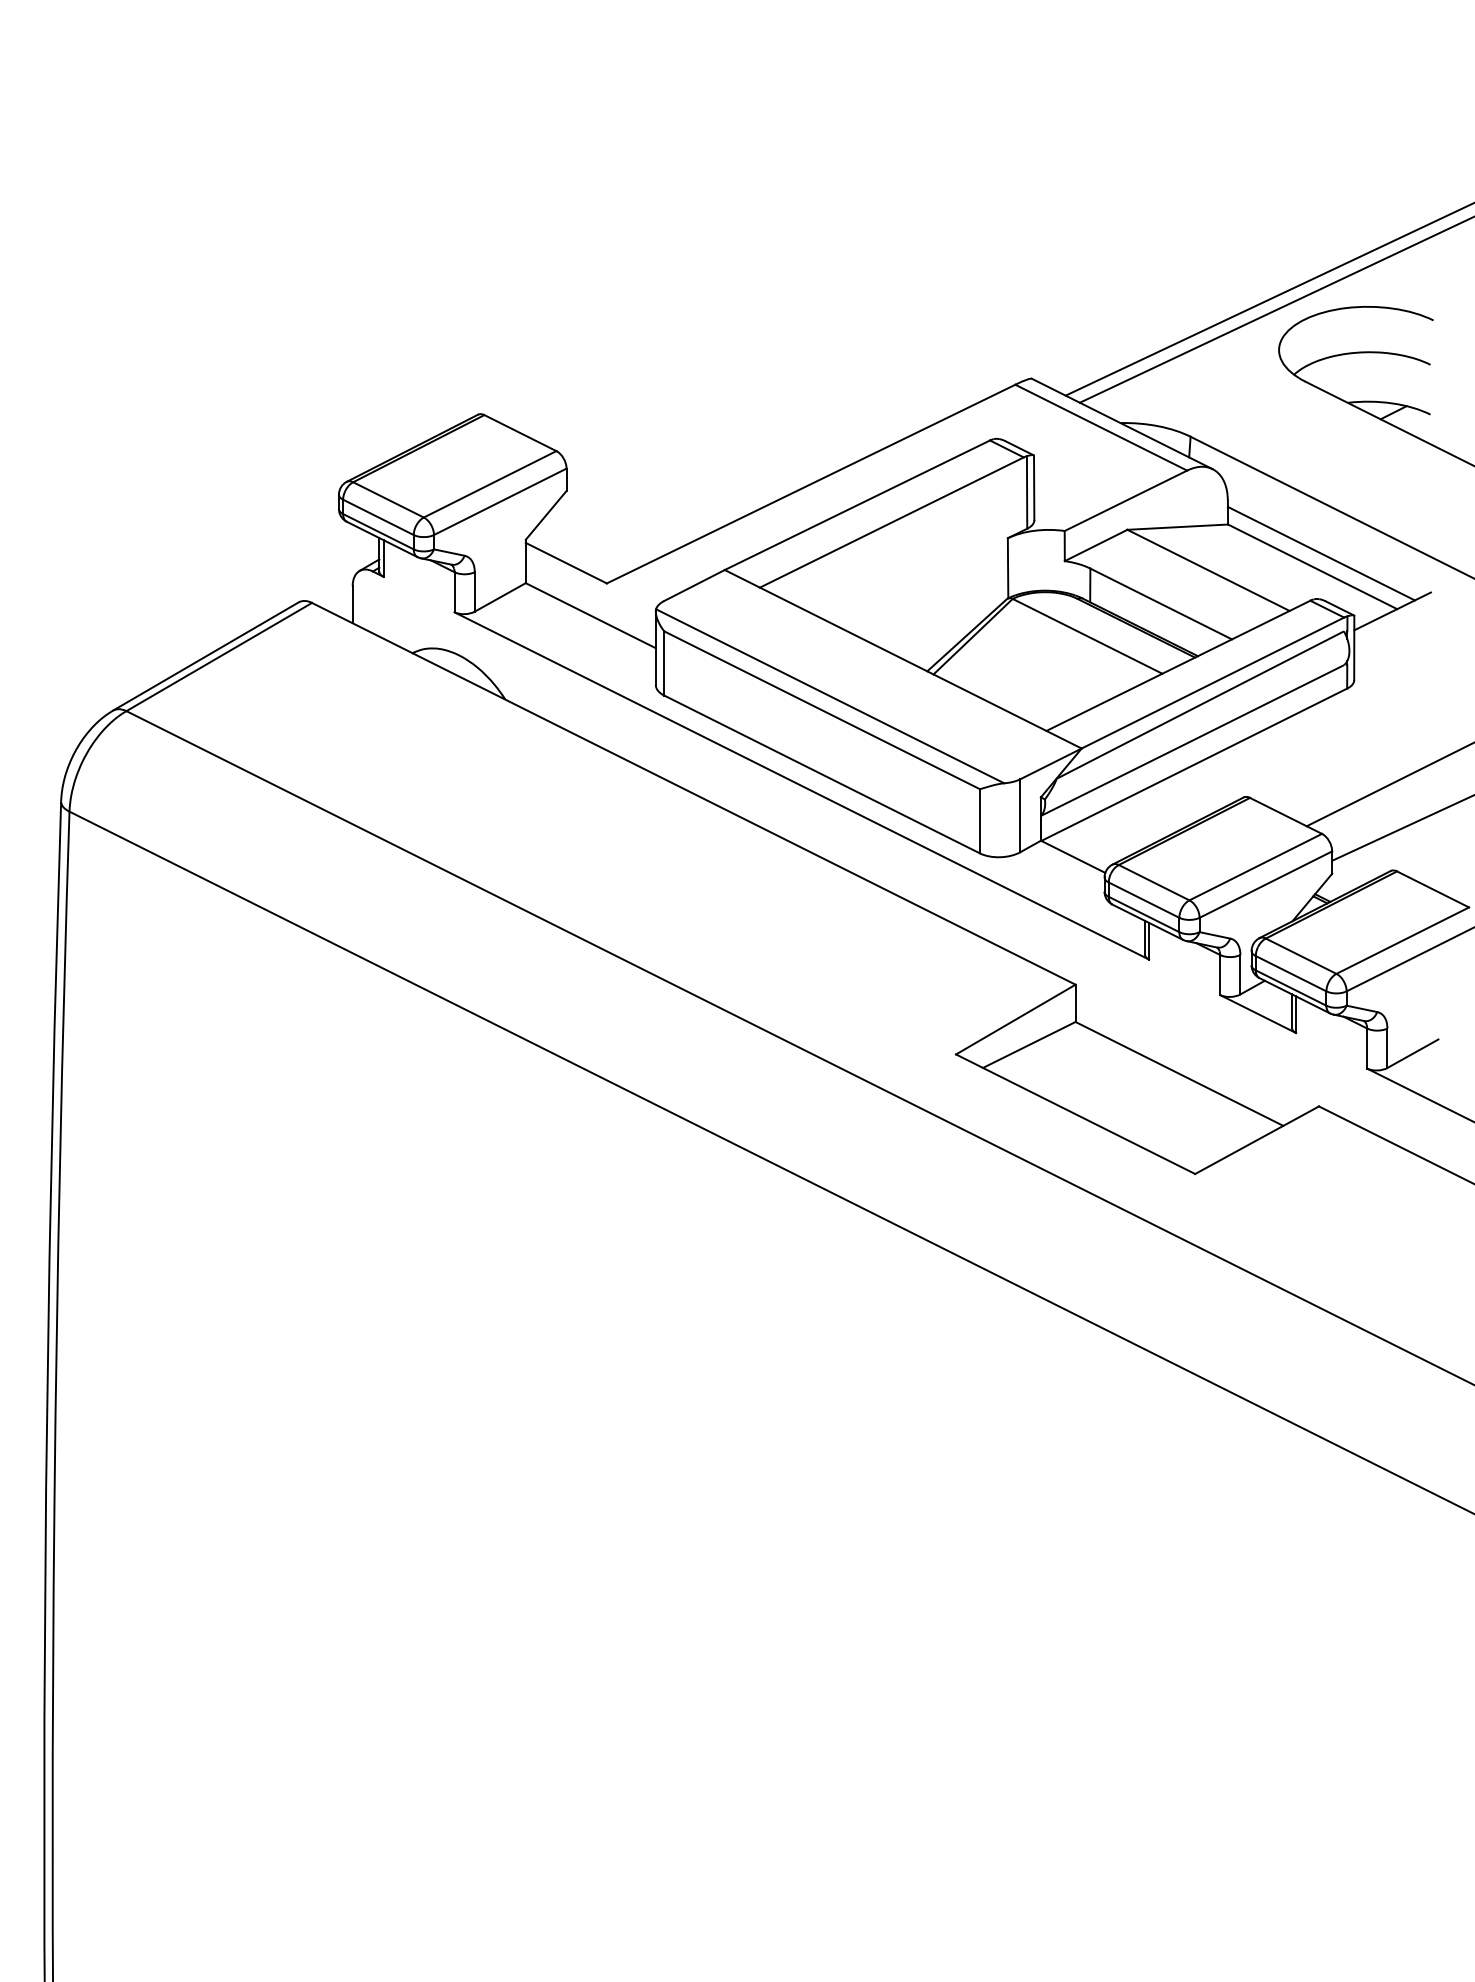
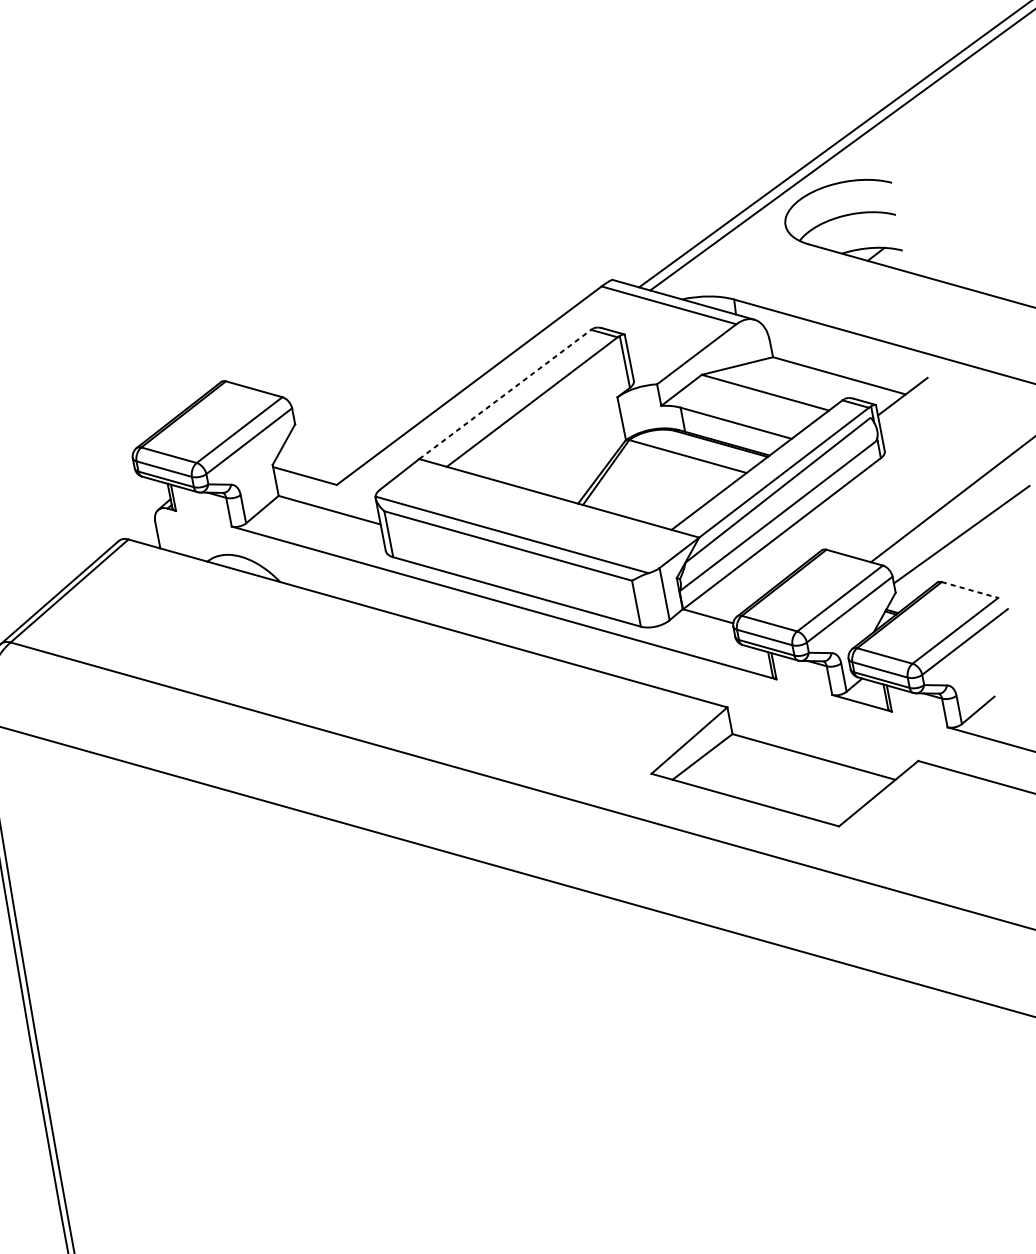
line: (857, 505) -> (505, 394), solid -> dashed
line: (1320, 553) -> (843, 365), removed
line: (1433, 889) -> (970, 590), solid -> dashed

